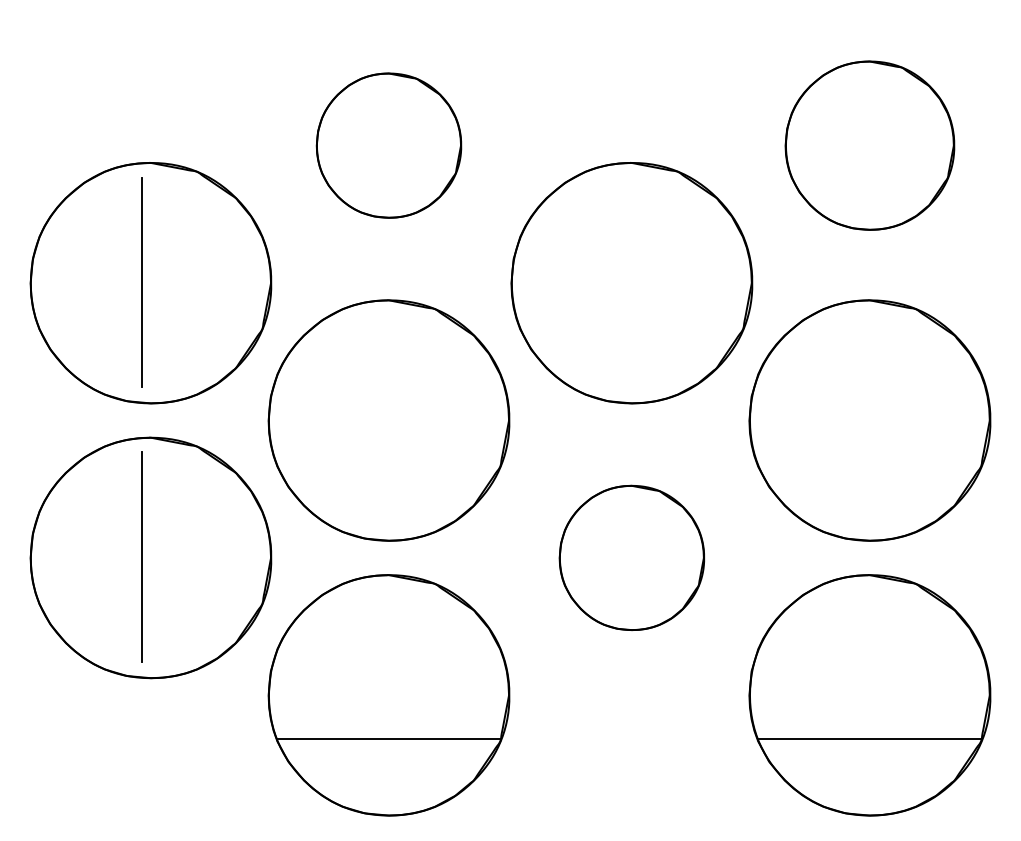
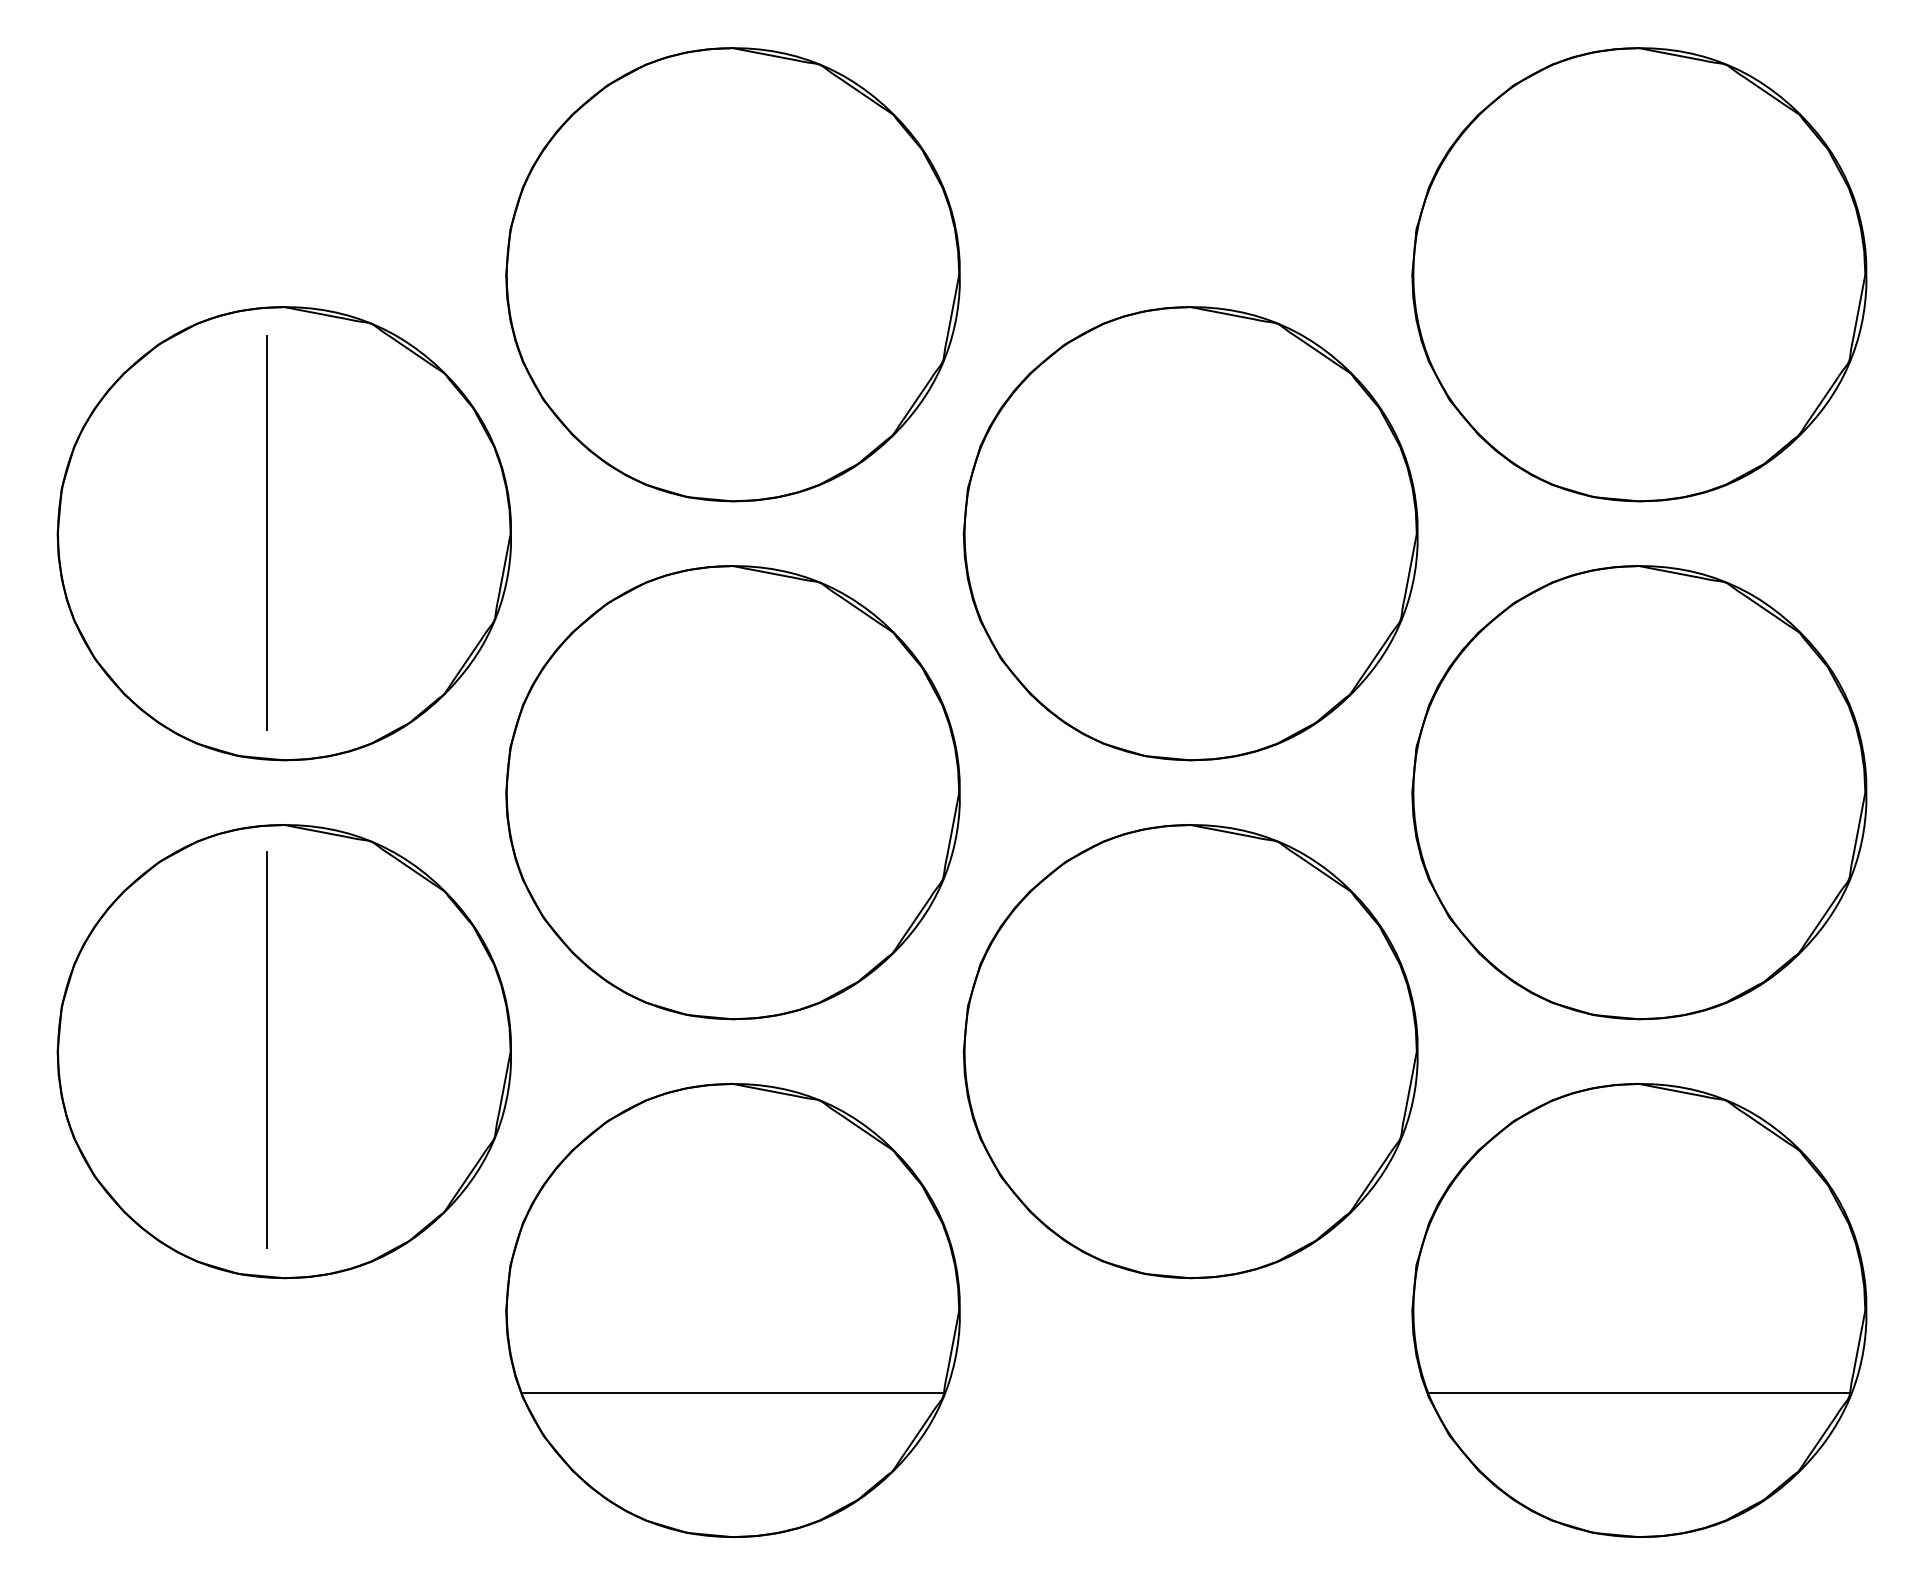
part: (388, 145) -> (732, 274), size x1.67
part: (869, 145) -> (1638, 274), size x1.43
part: (631, 557) -> (1190, 1050), size x1.67

